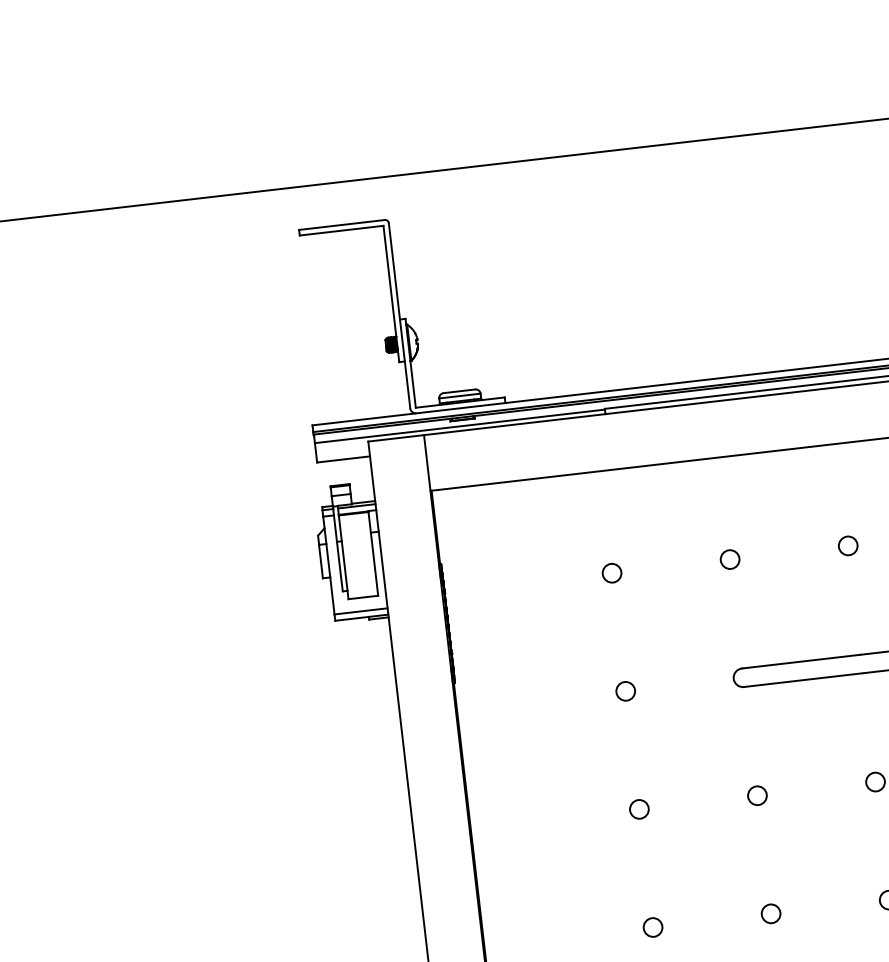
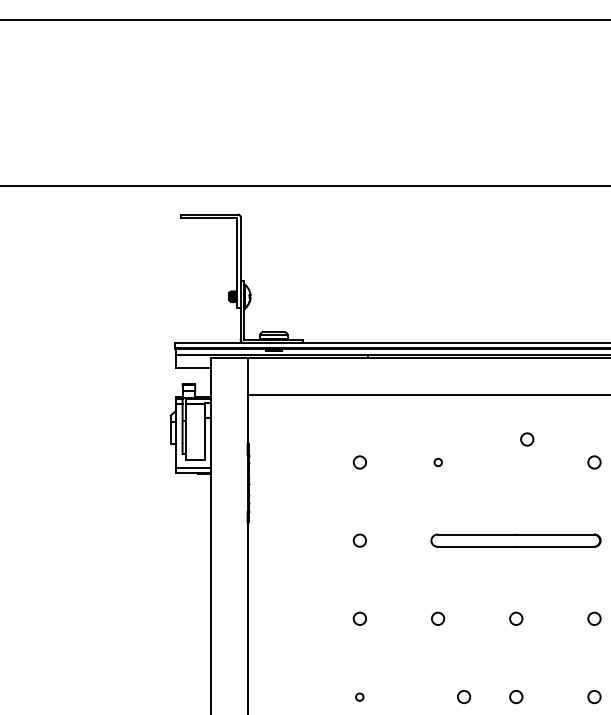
circle: (848, 545) -> (527, 439), moved
circle: (730, 559) -> (438, 462), size x0.6
circle: (771, 914) -> (464, 697), moved
circle: (652, 928) -> (359, 697), size x0.6

